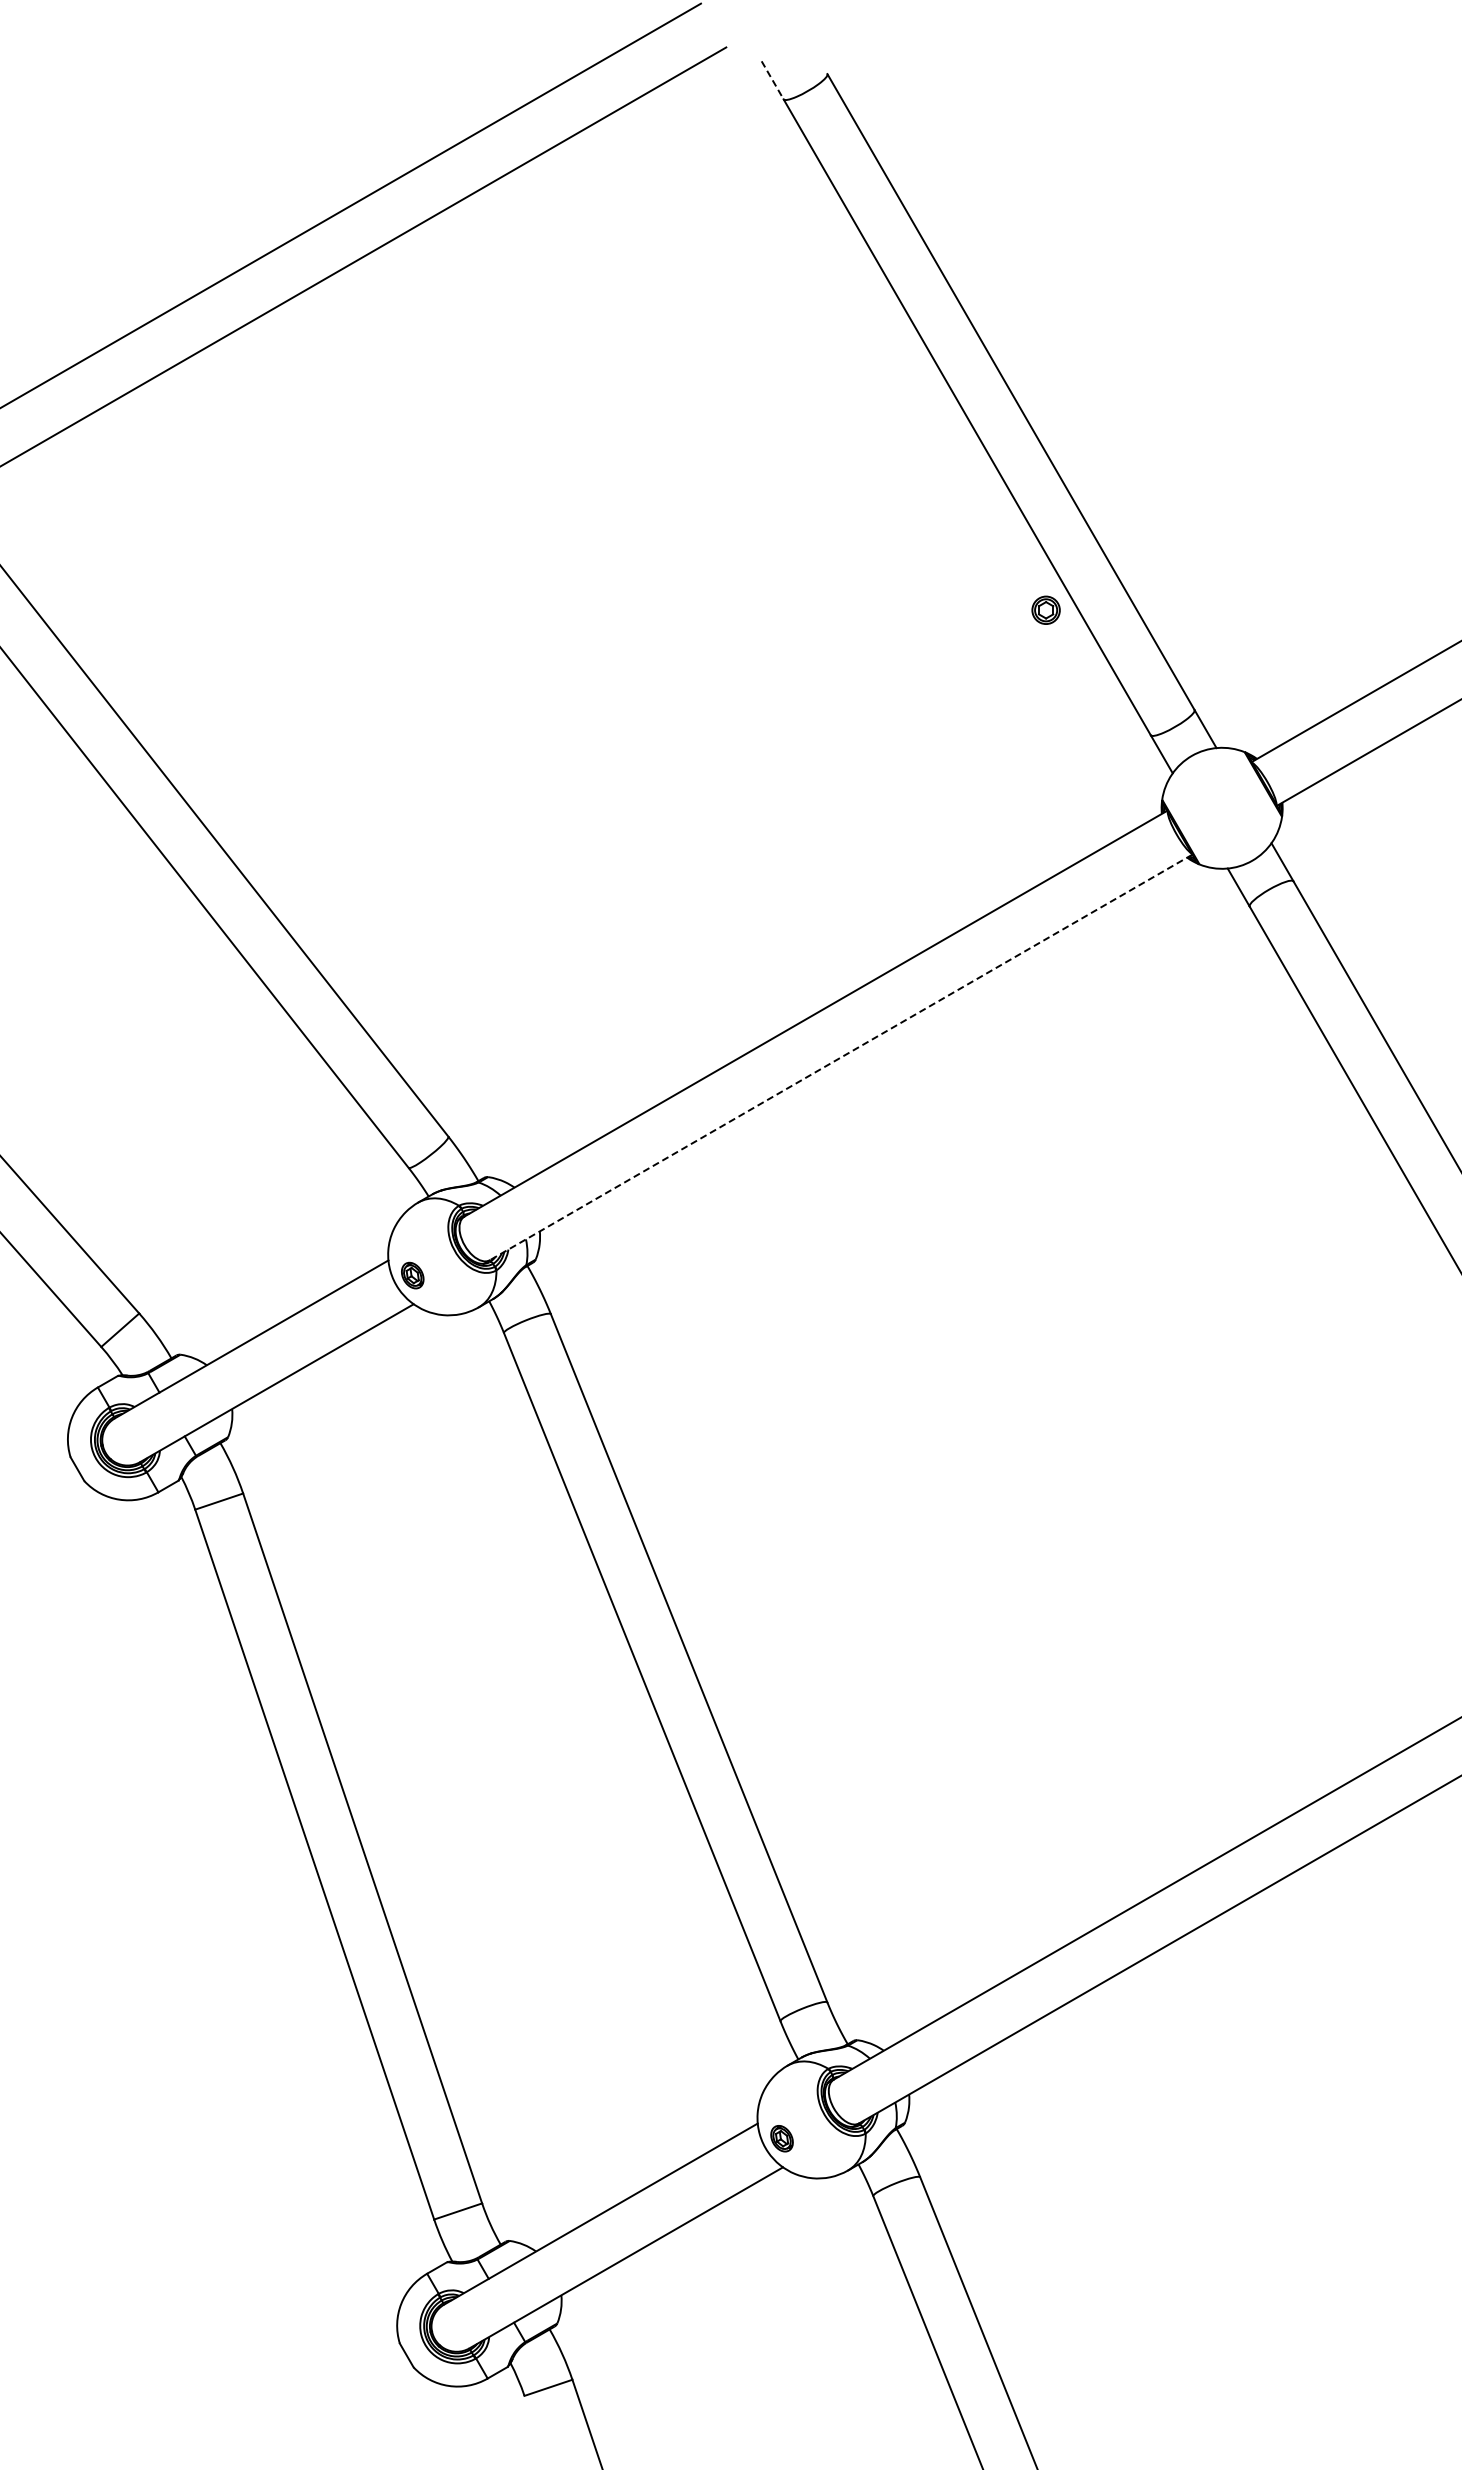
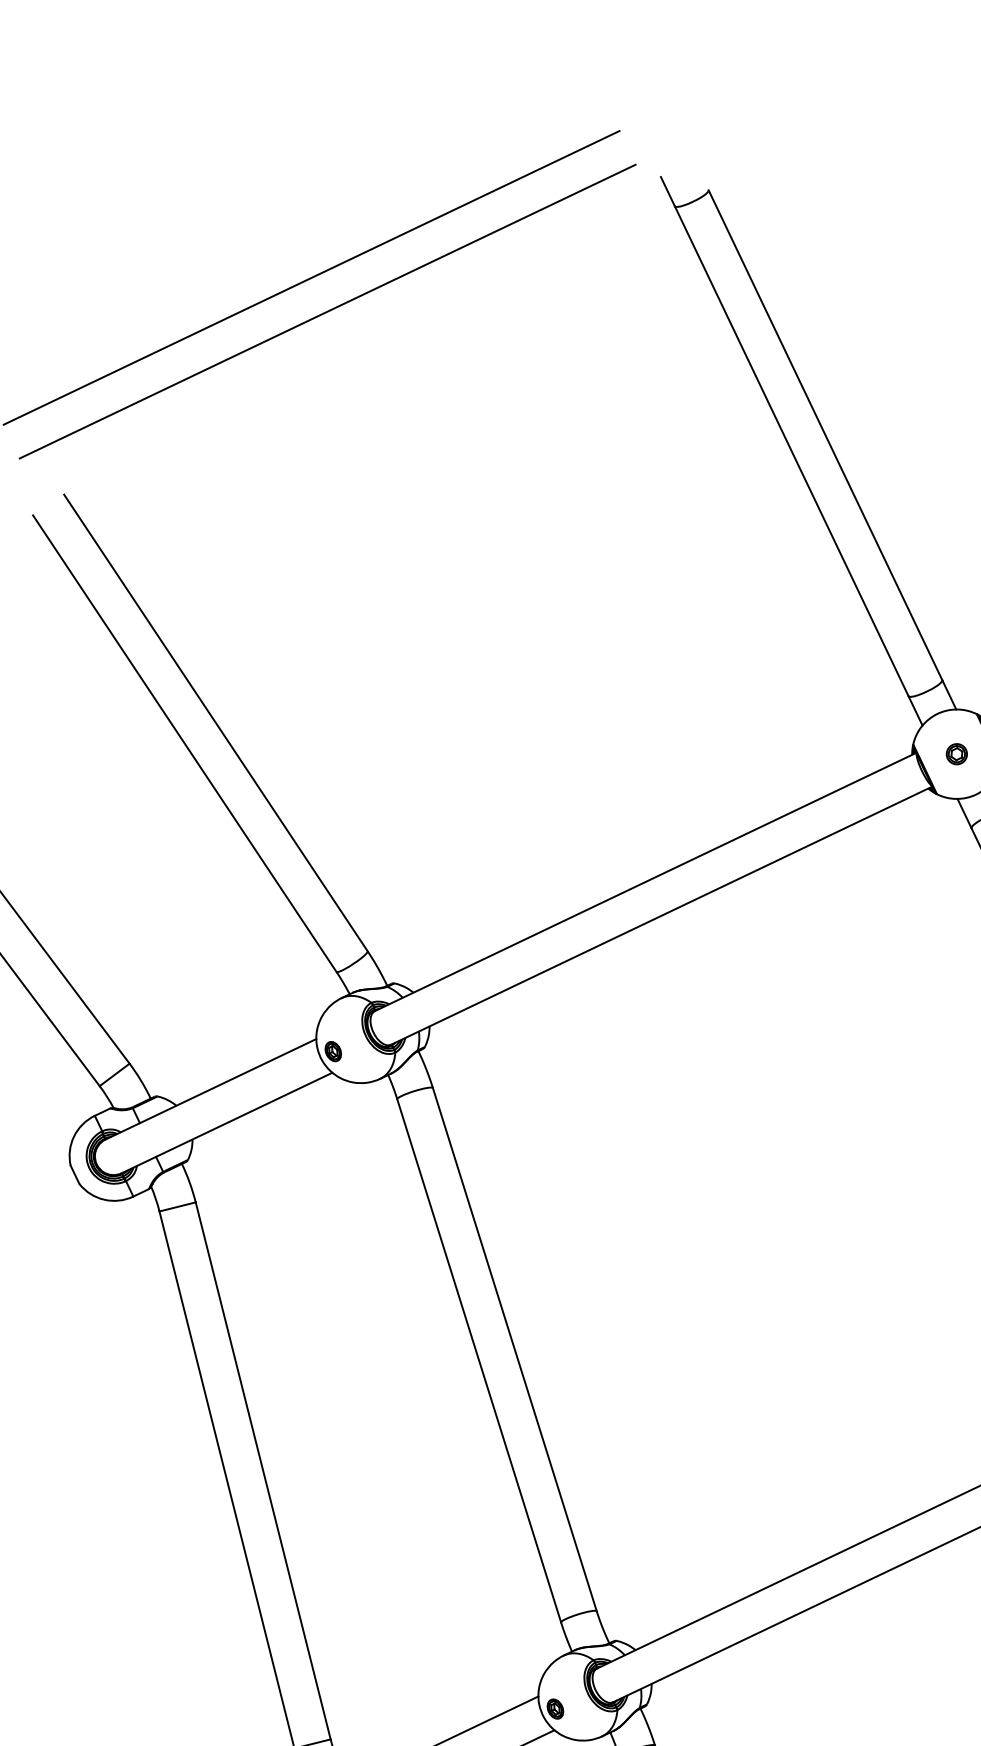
line: (772, 80) -> (667, 191), dashed -> solid
part: (1045, 609) -> (956, 753), moved
line: (841, 1057) -> (661, 915), dashed -> solid

